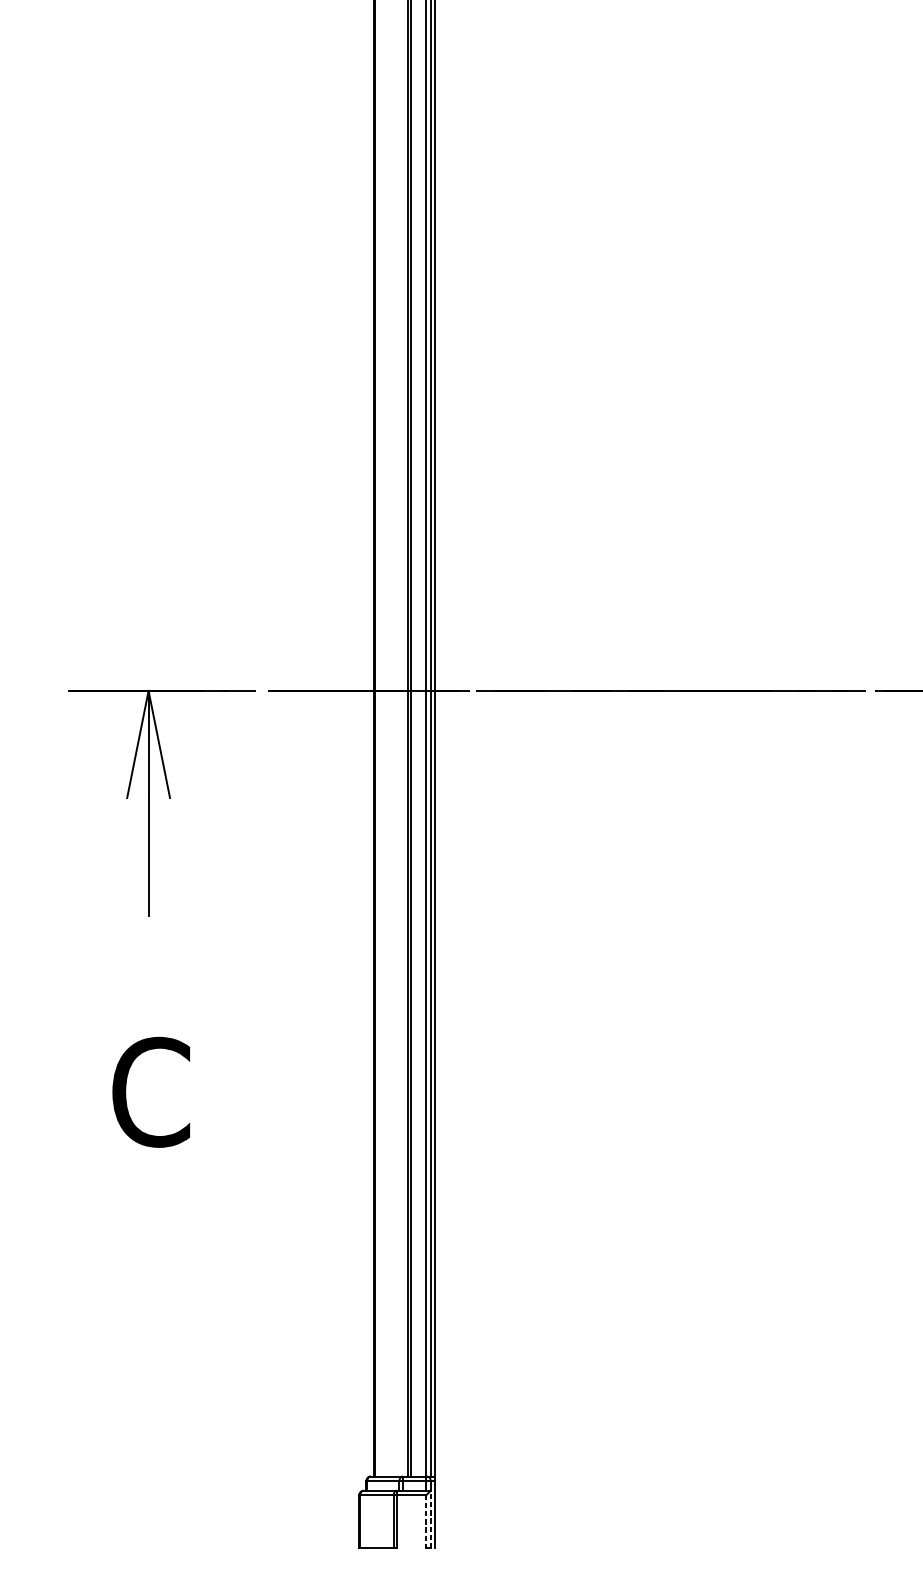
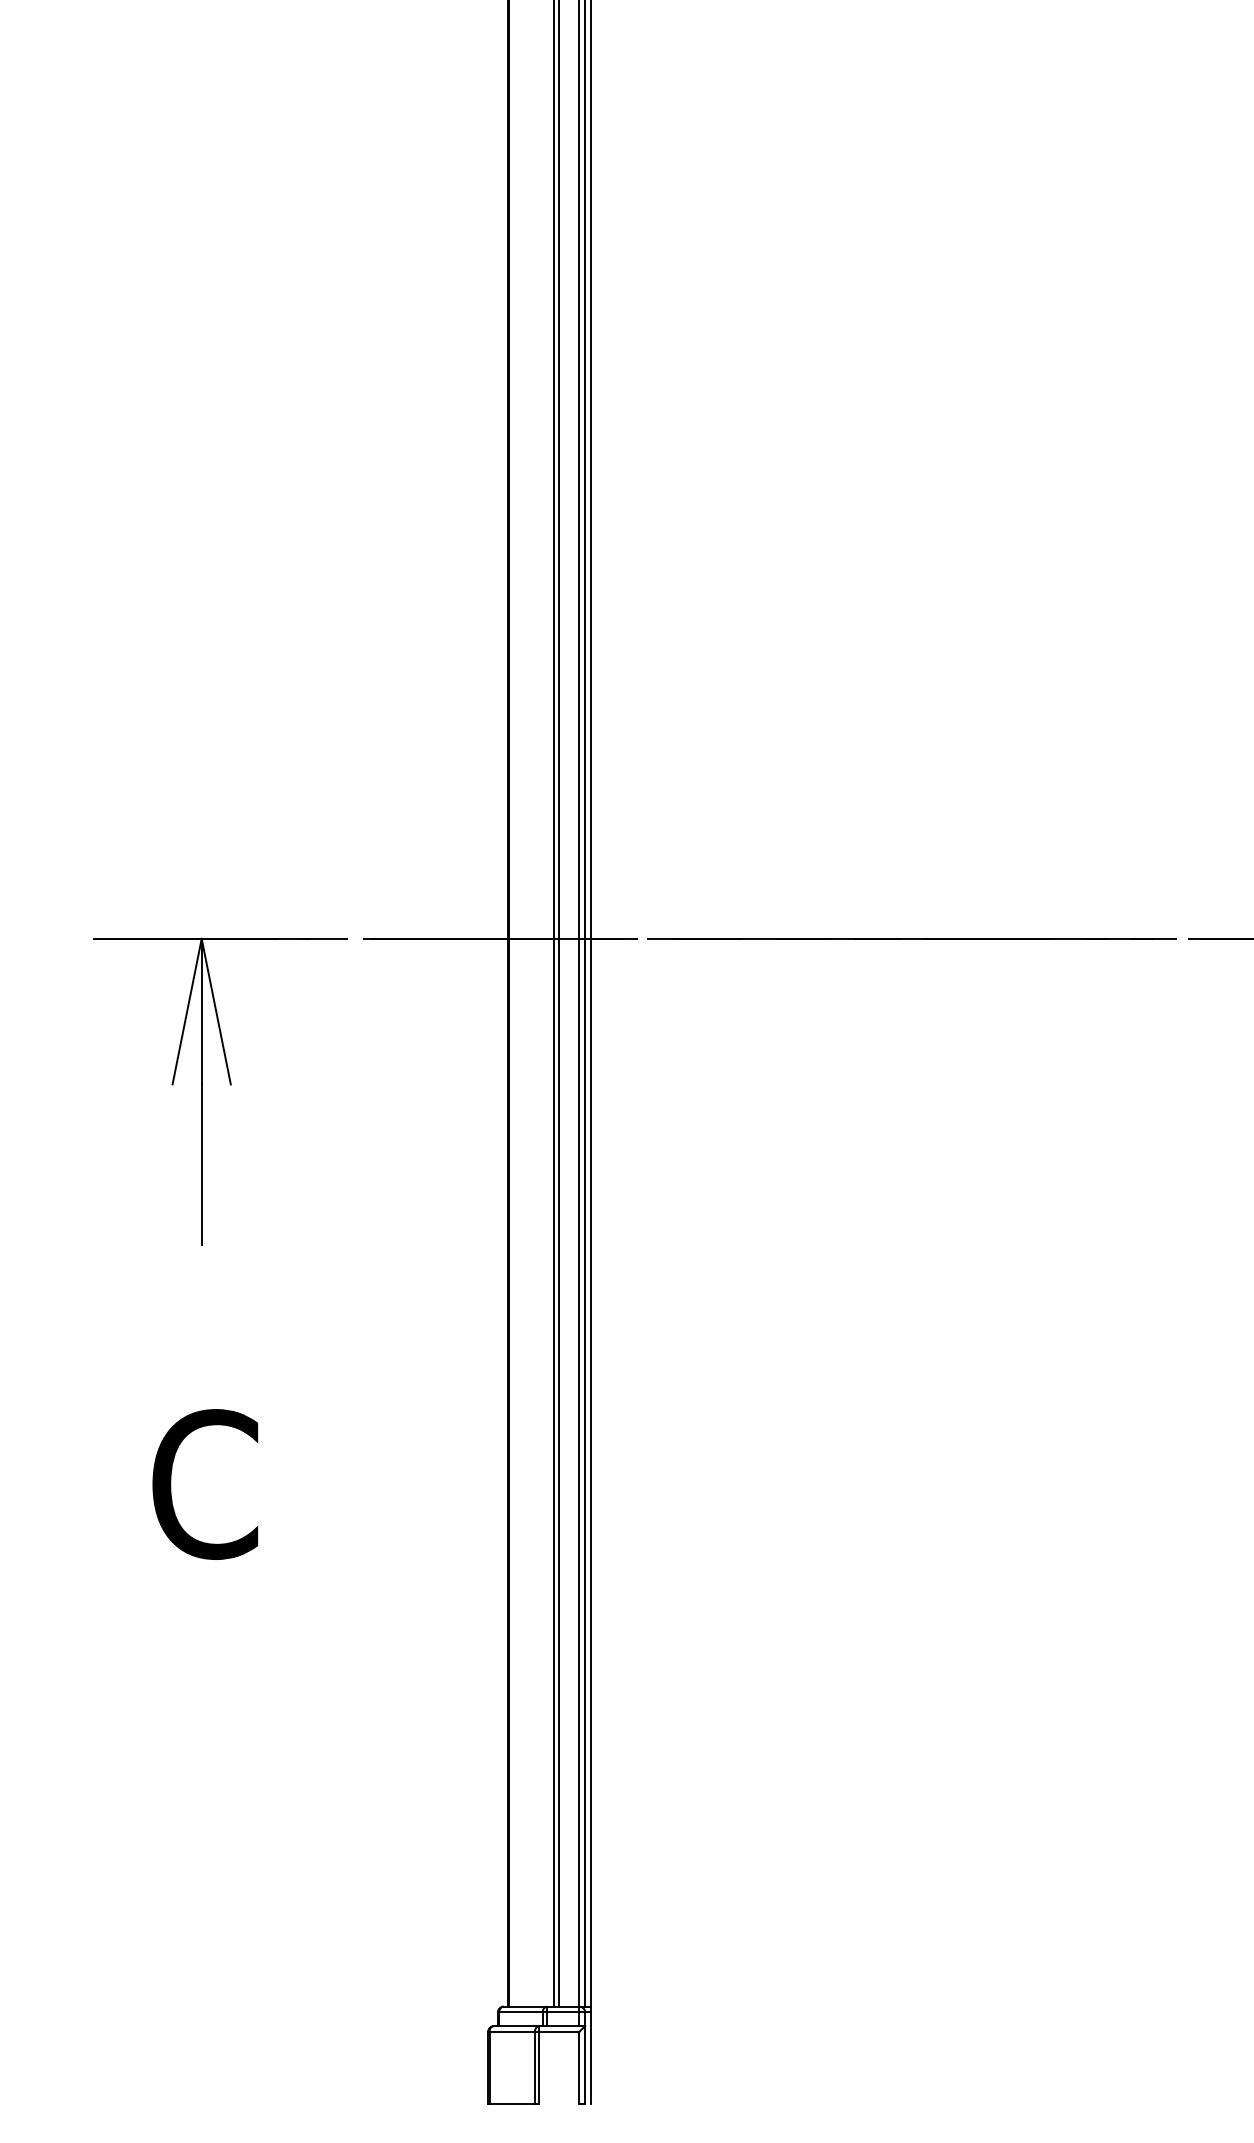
line: (430, 1519) -> (585, 2064), dashed -> solid
line: (426, 1521) -> (579, 2067), dashed -> solid

